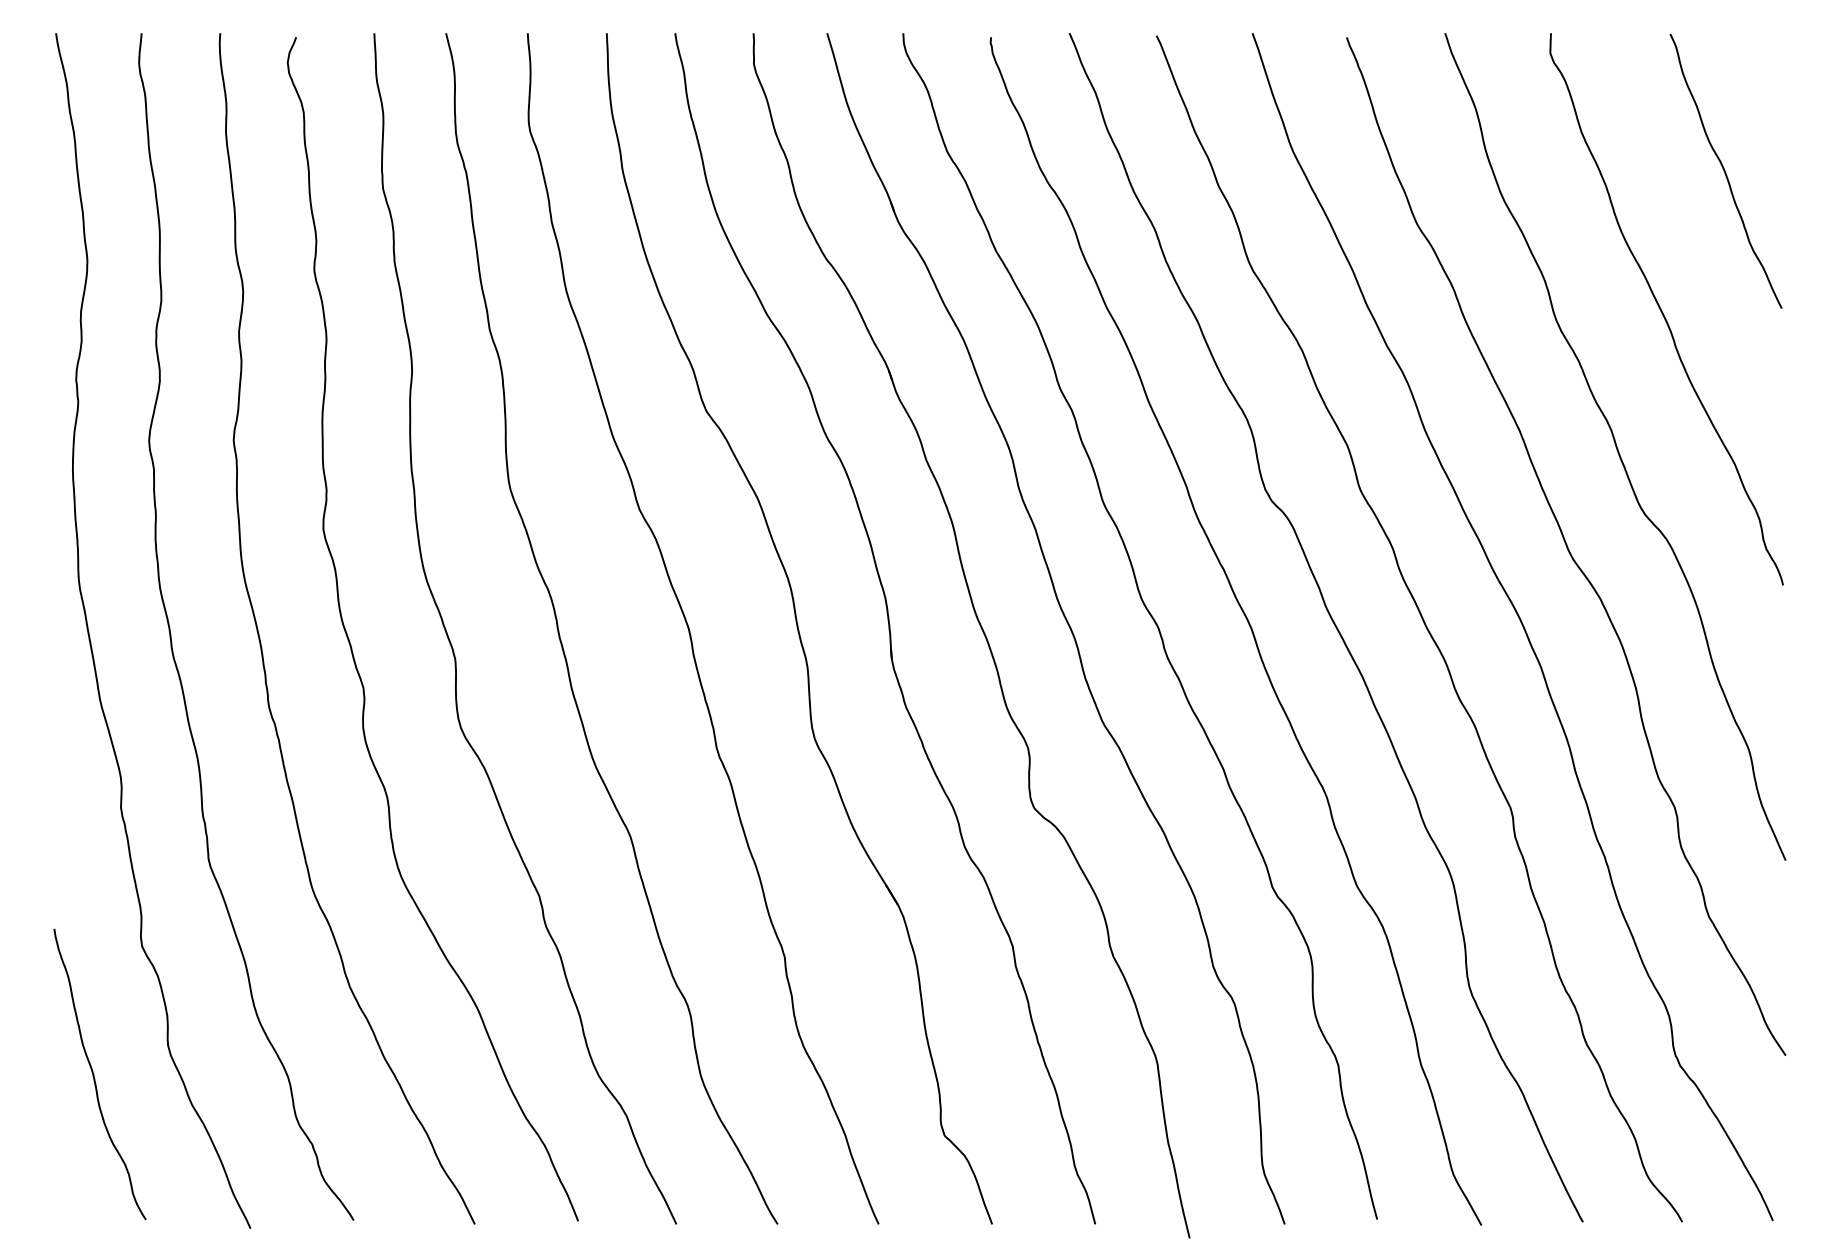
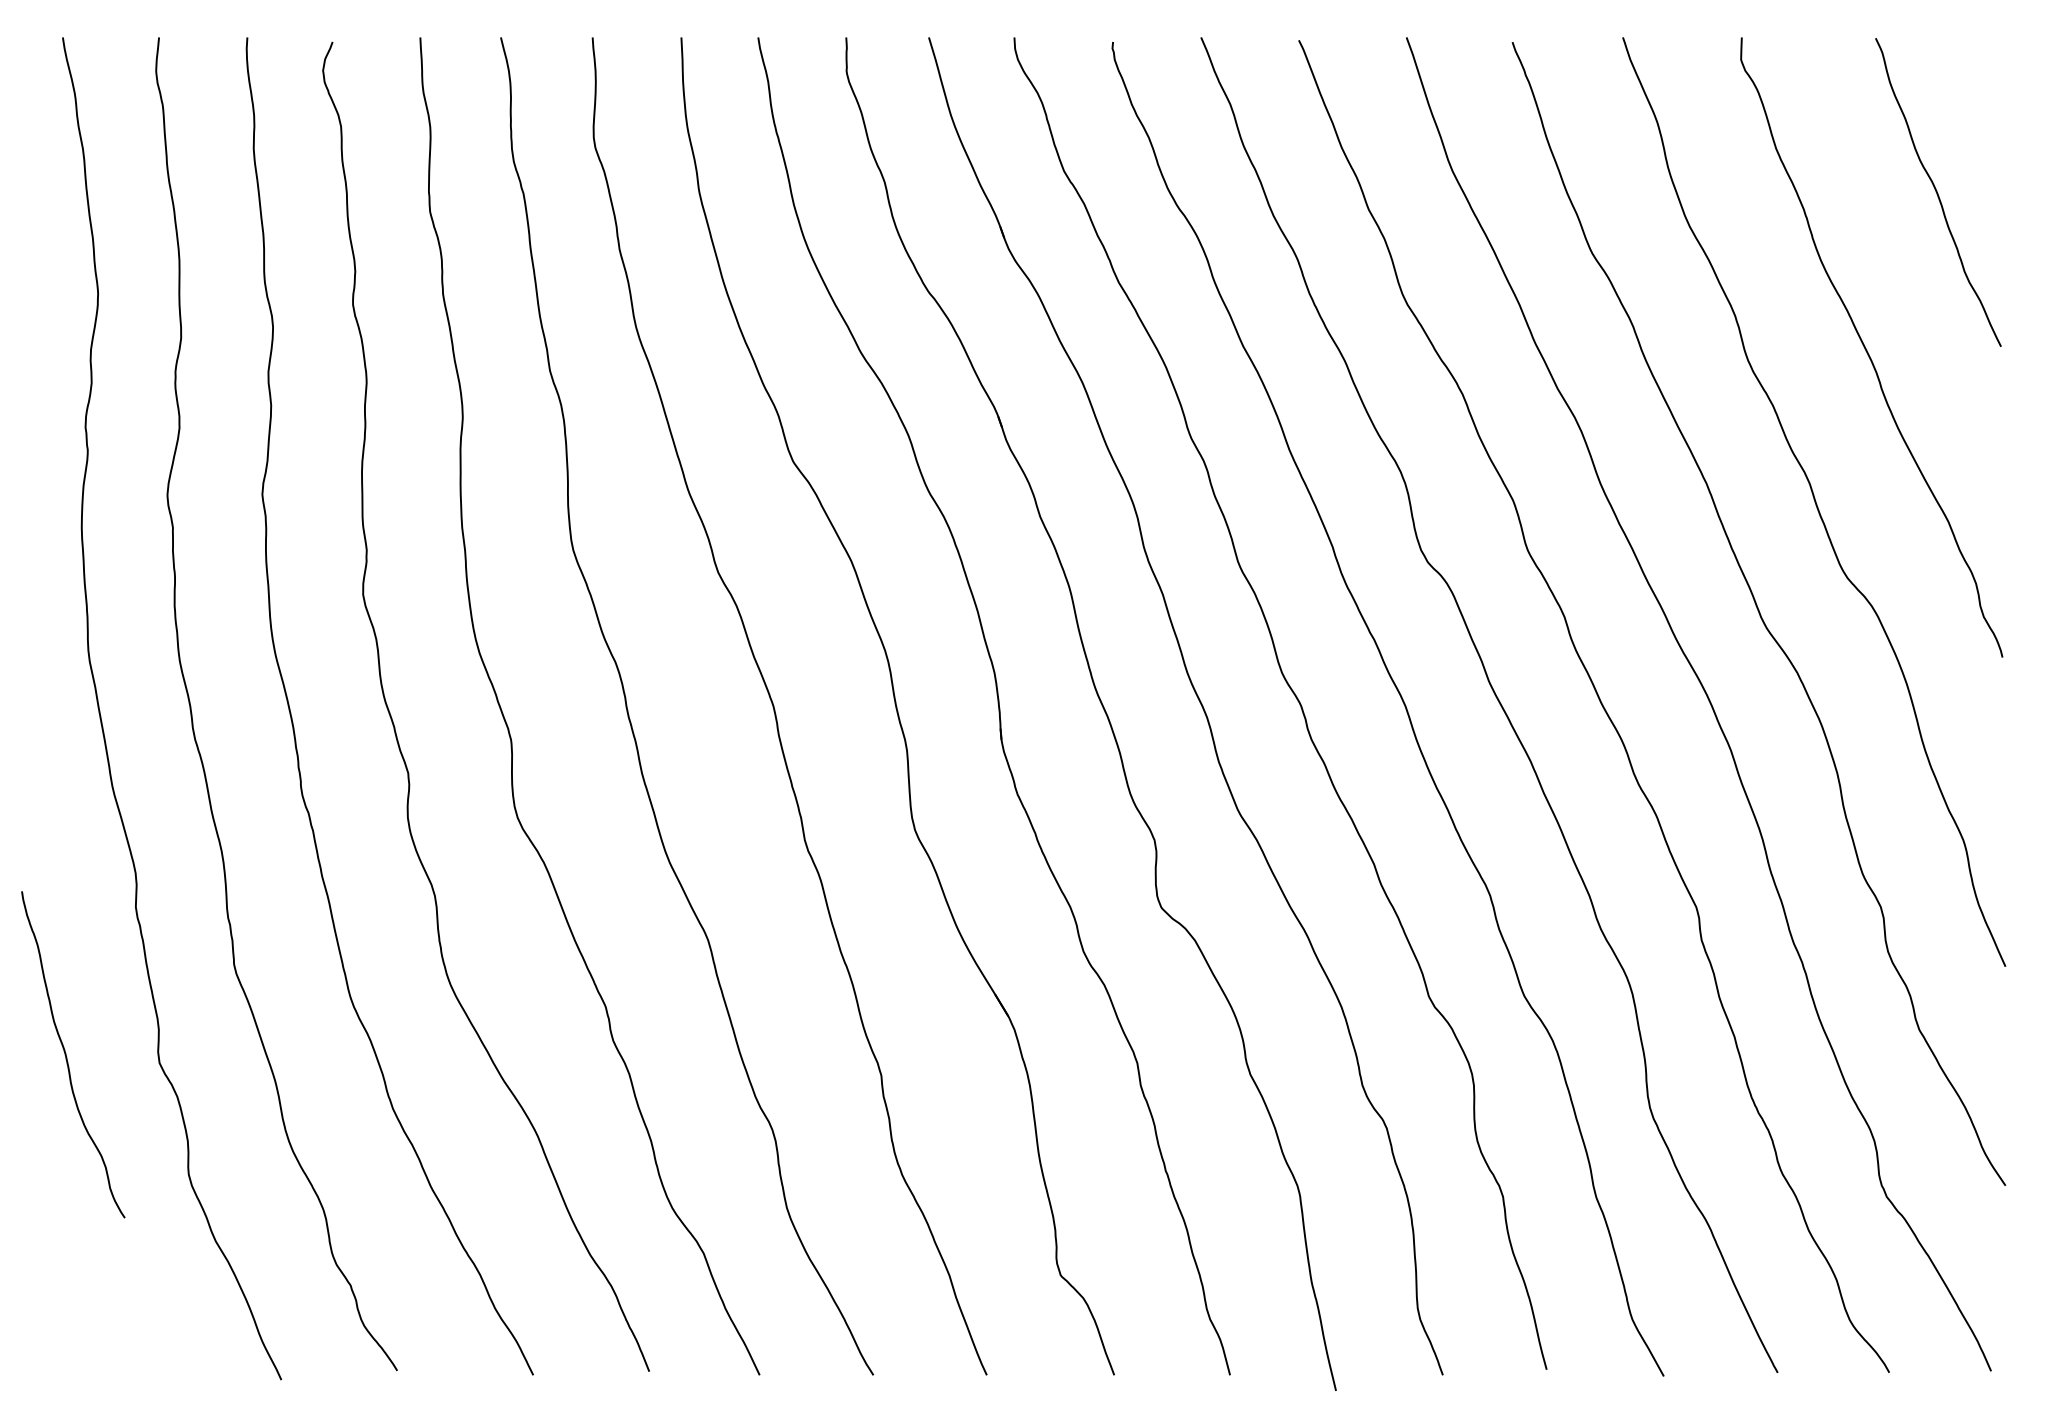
curve: (94, 1076) -> (67, 1057), moved

